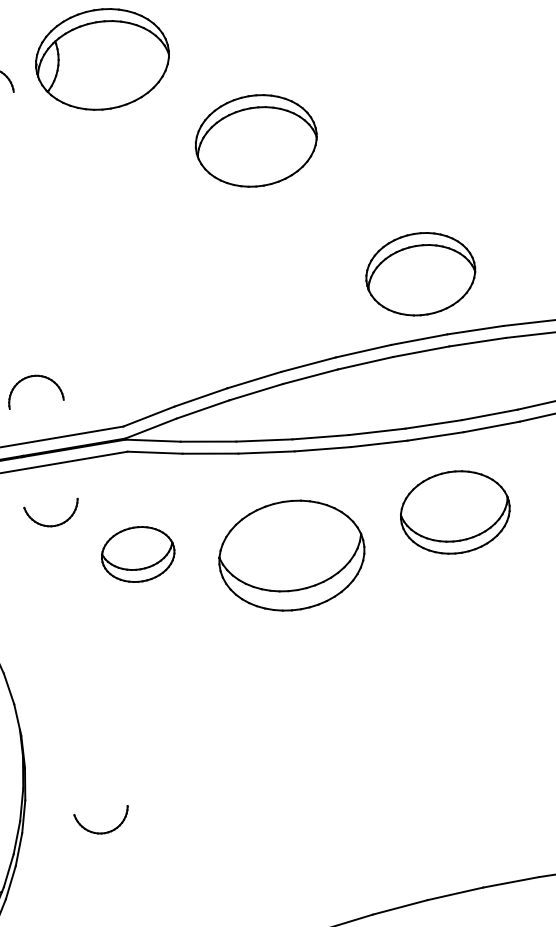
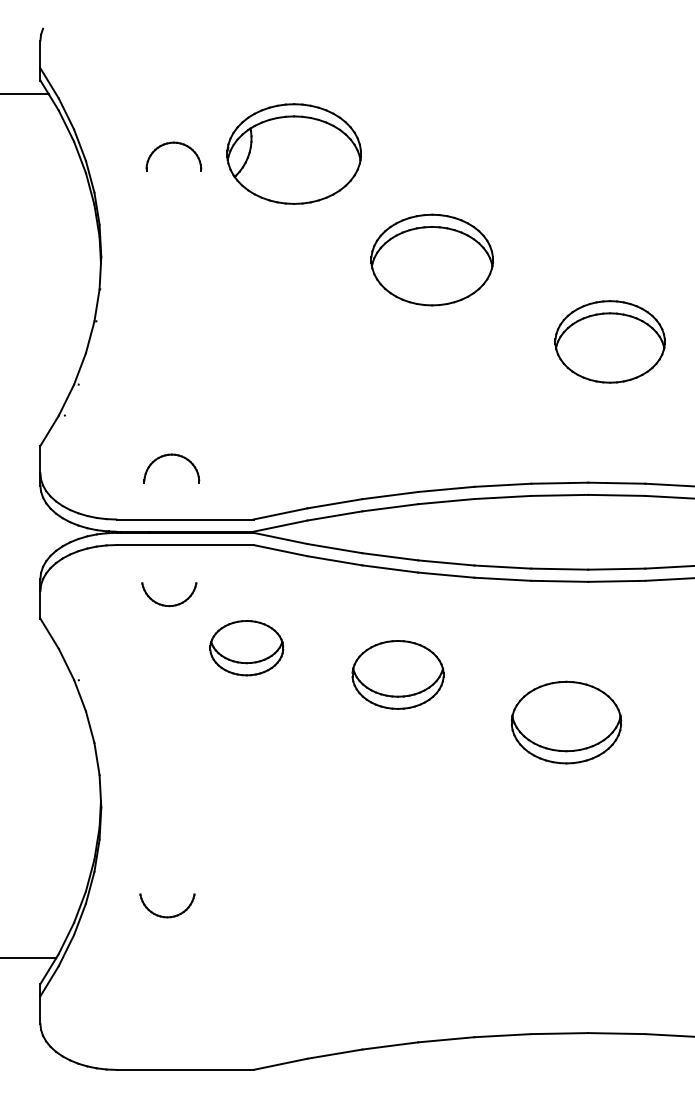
part: (420, 273) -> (609, 341), moved
part: (455, 512) -> (566, 722), moved
part: (291, 555) -> (397, 674), size x0.62

